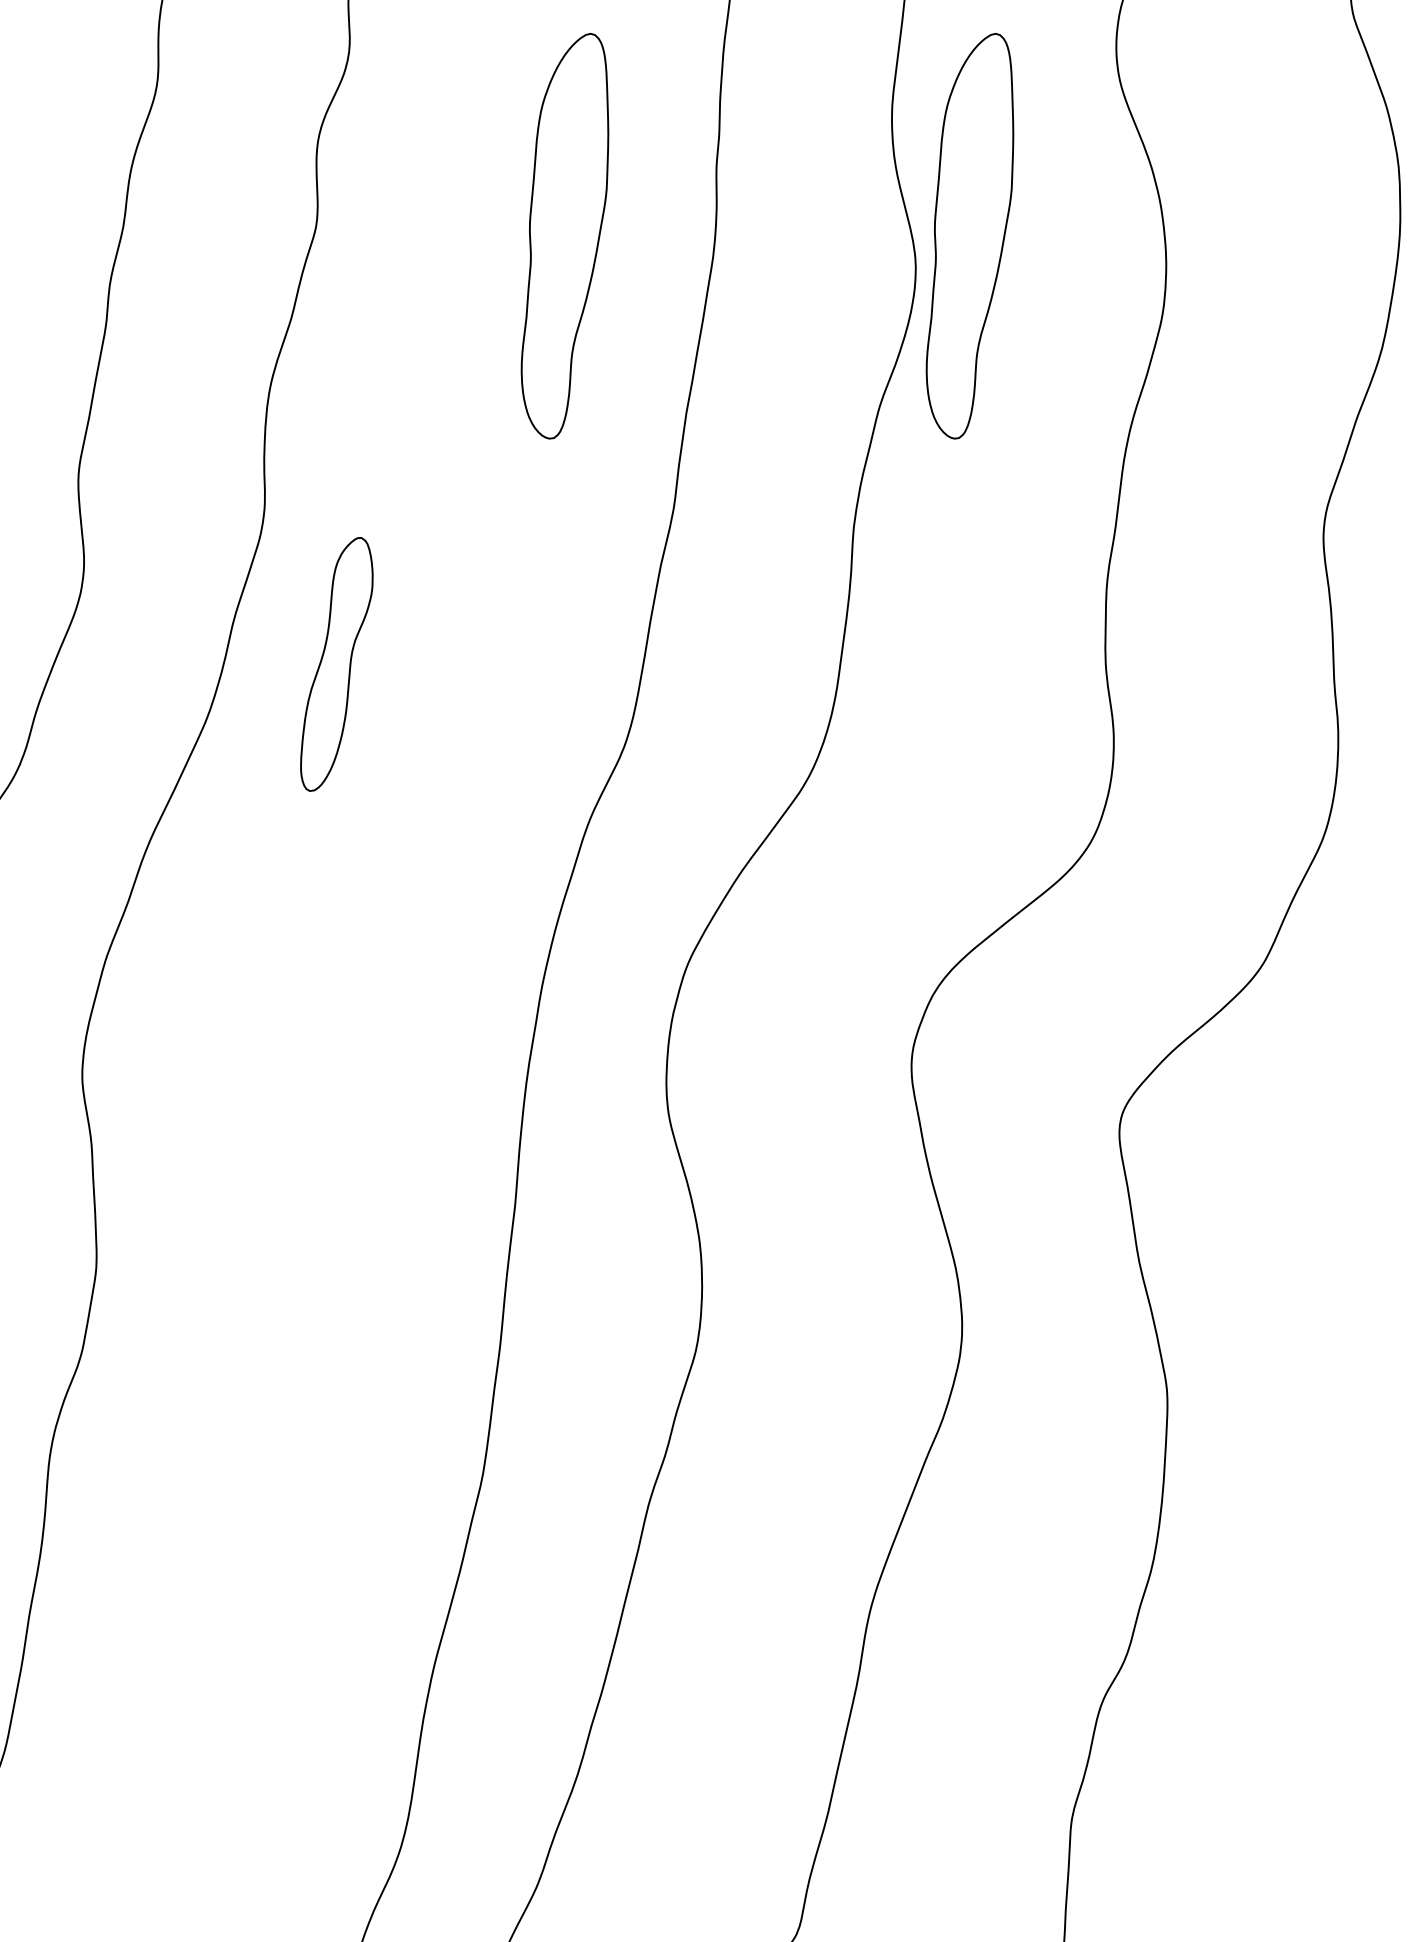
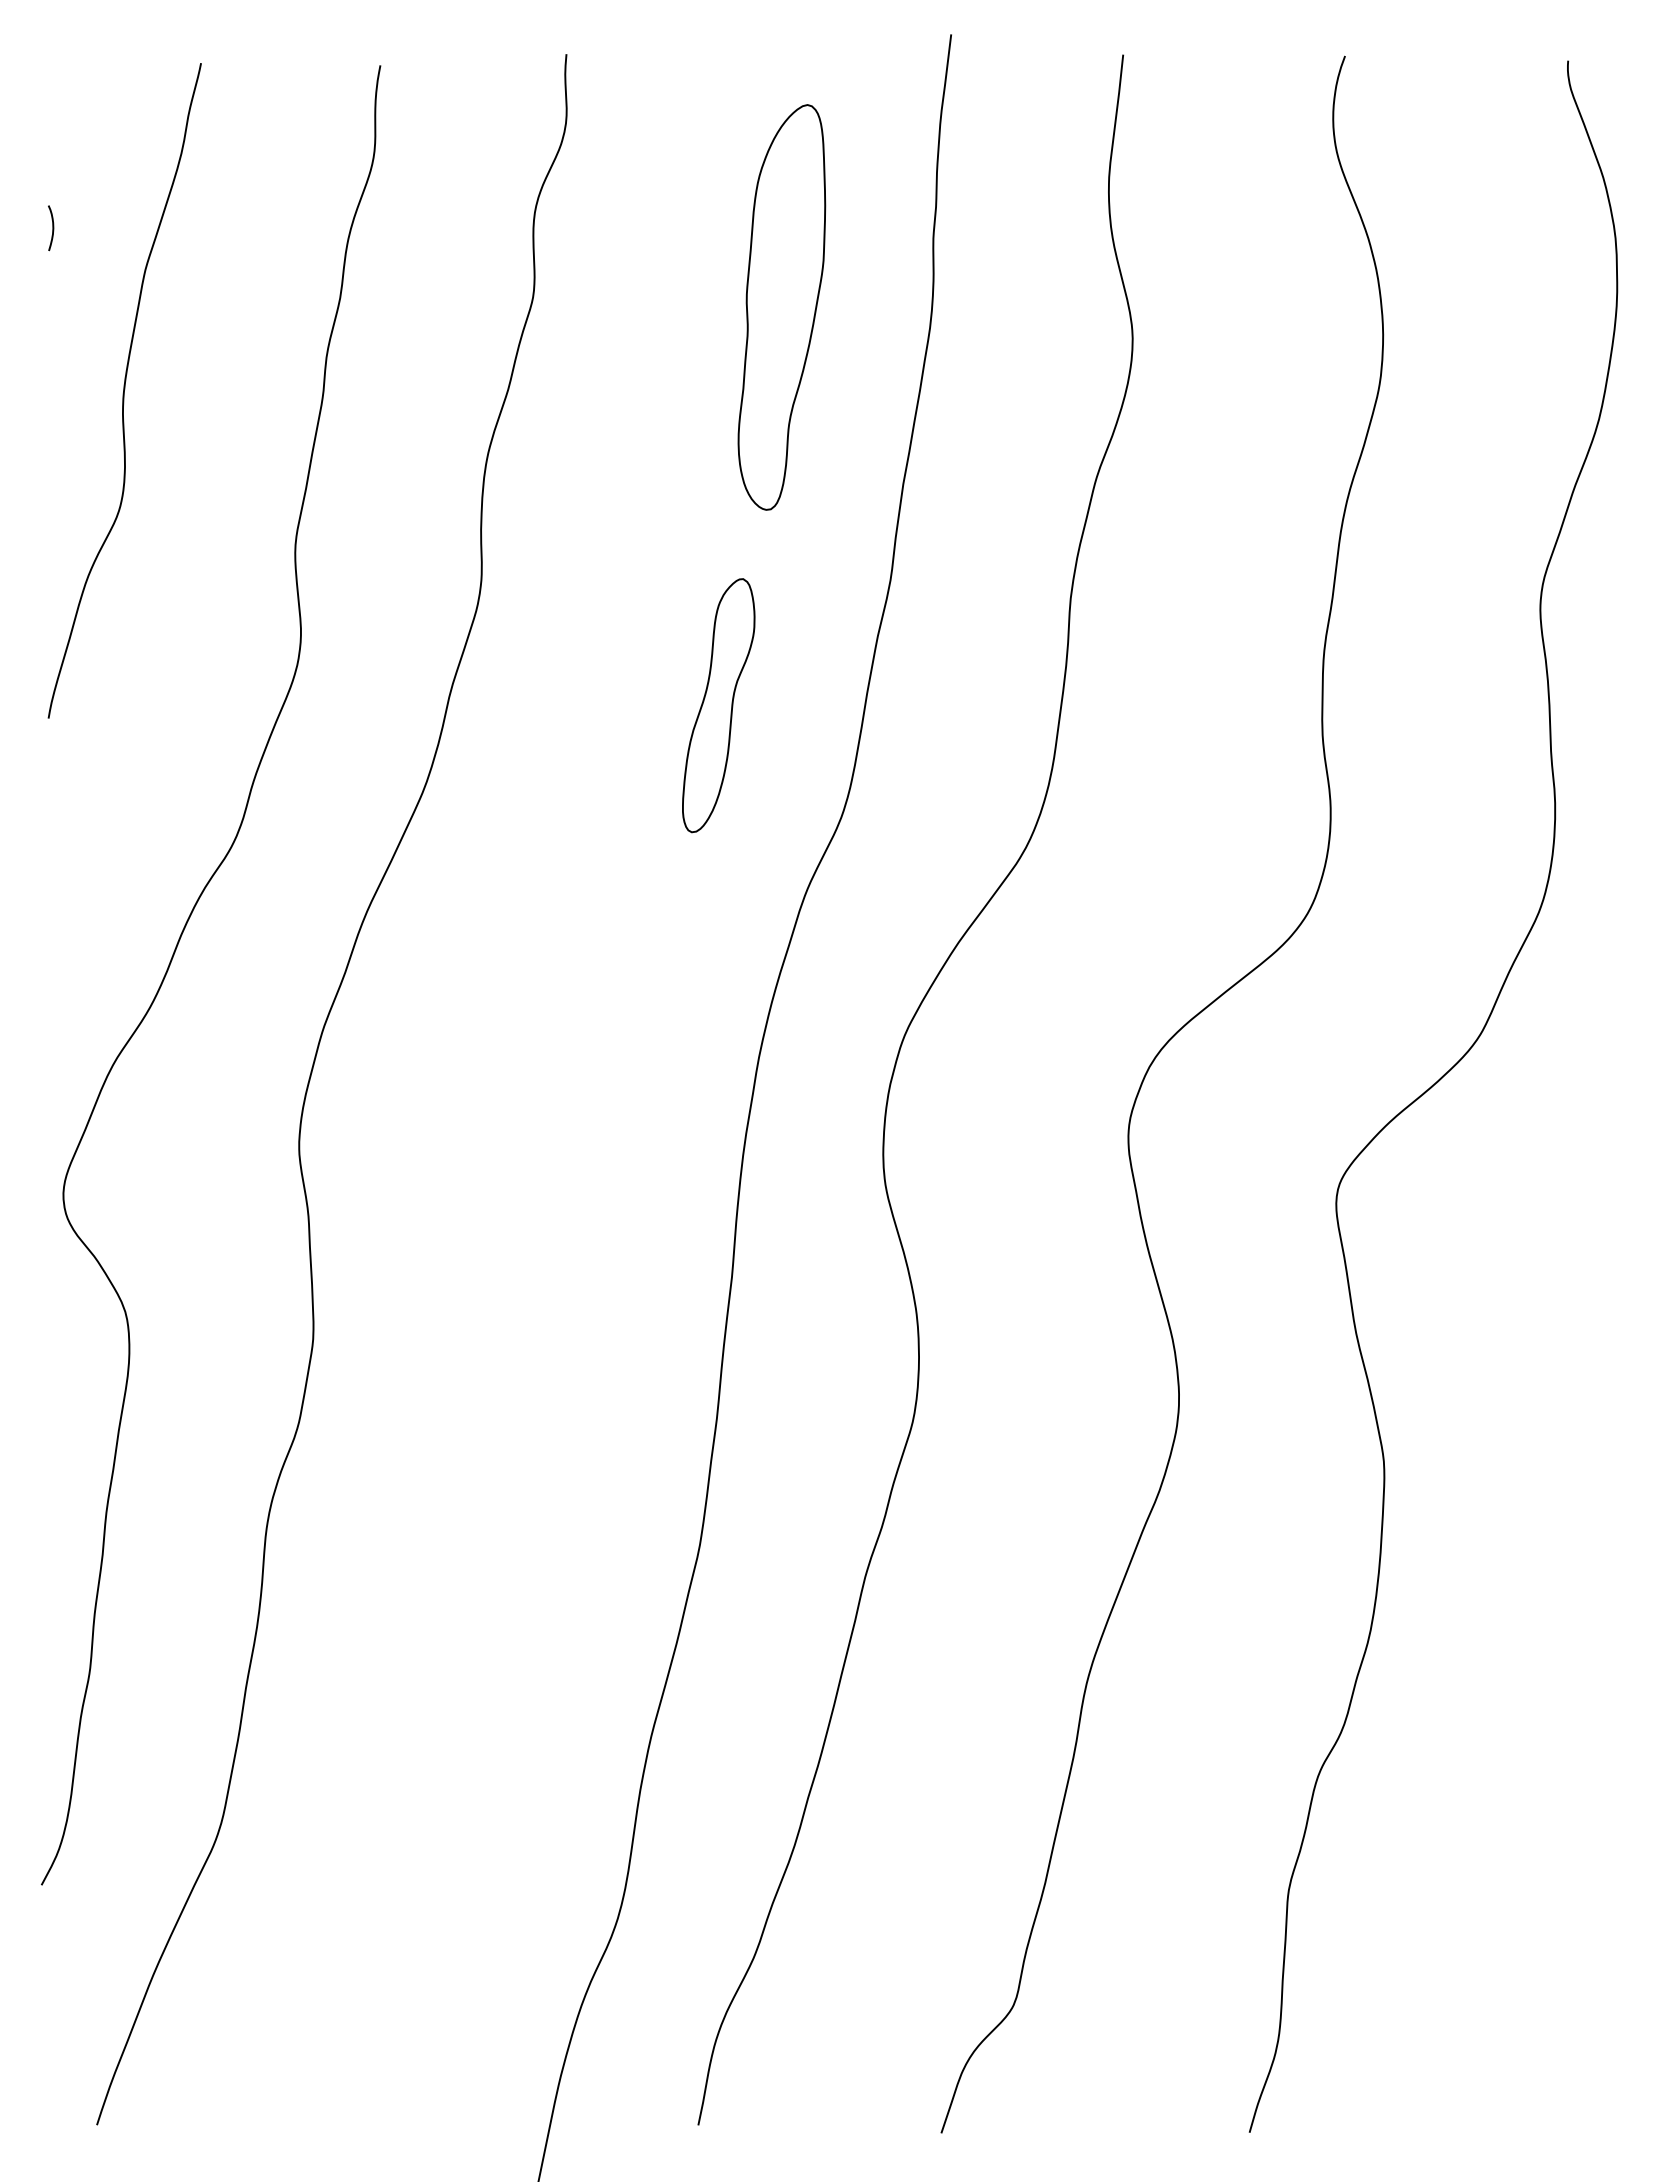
part: (969, 236) -> (1186, 307), removed
part: (336, 664) -> (718, 705), moved

